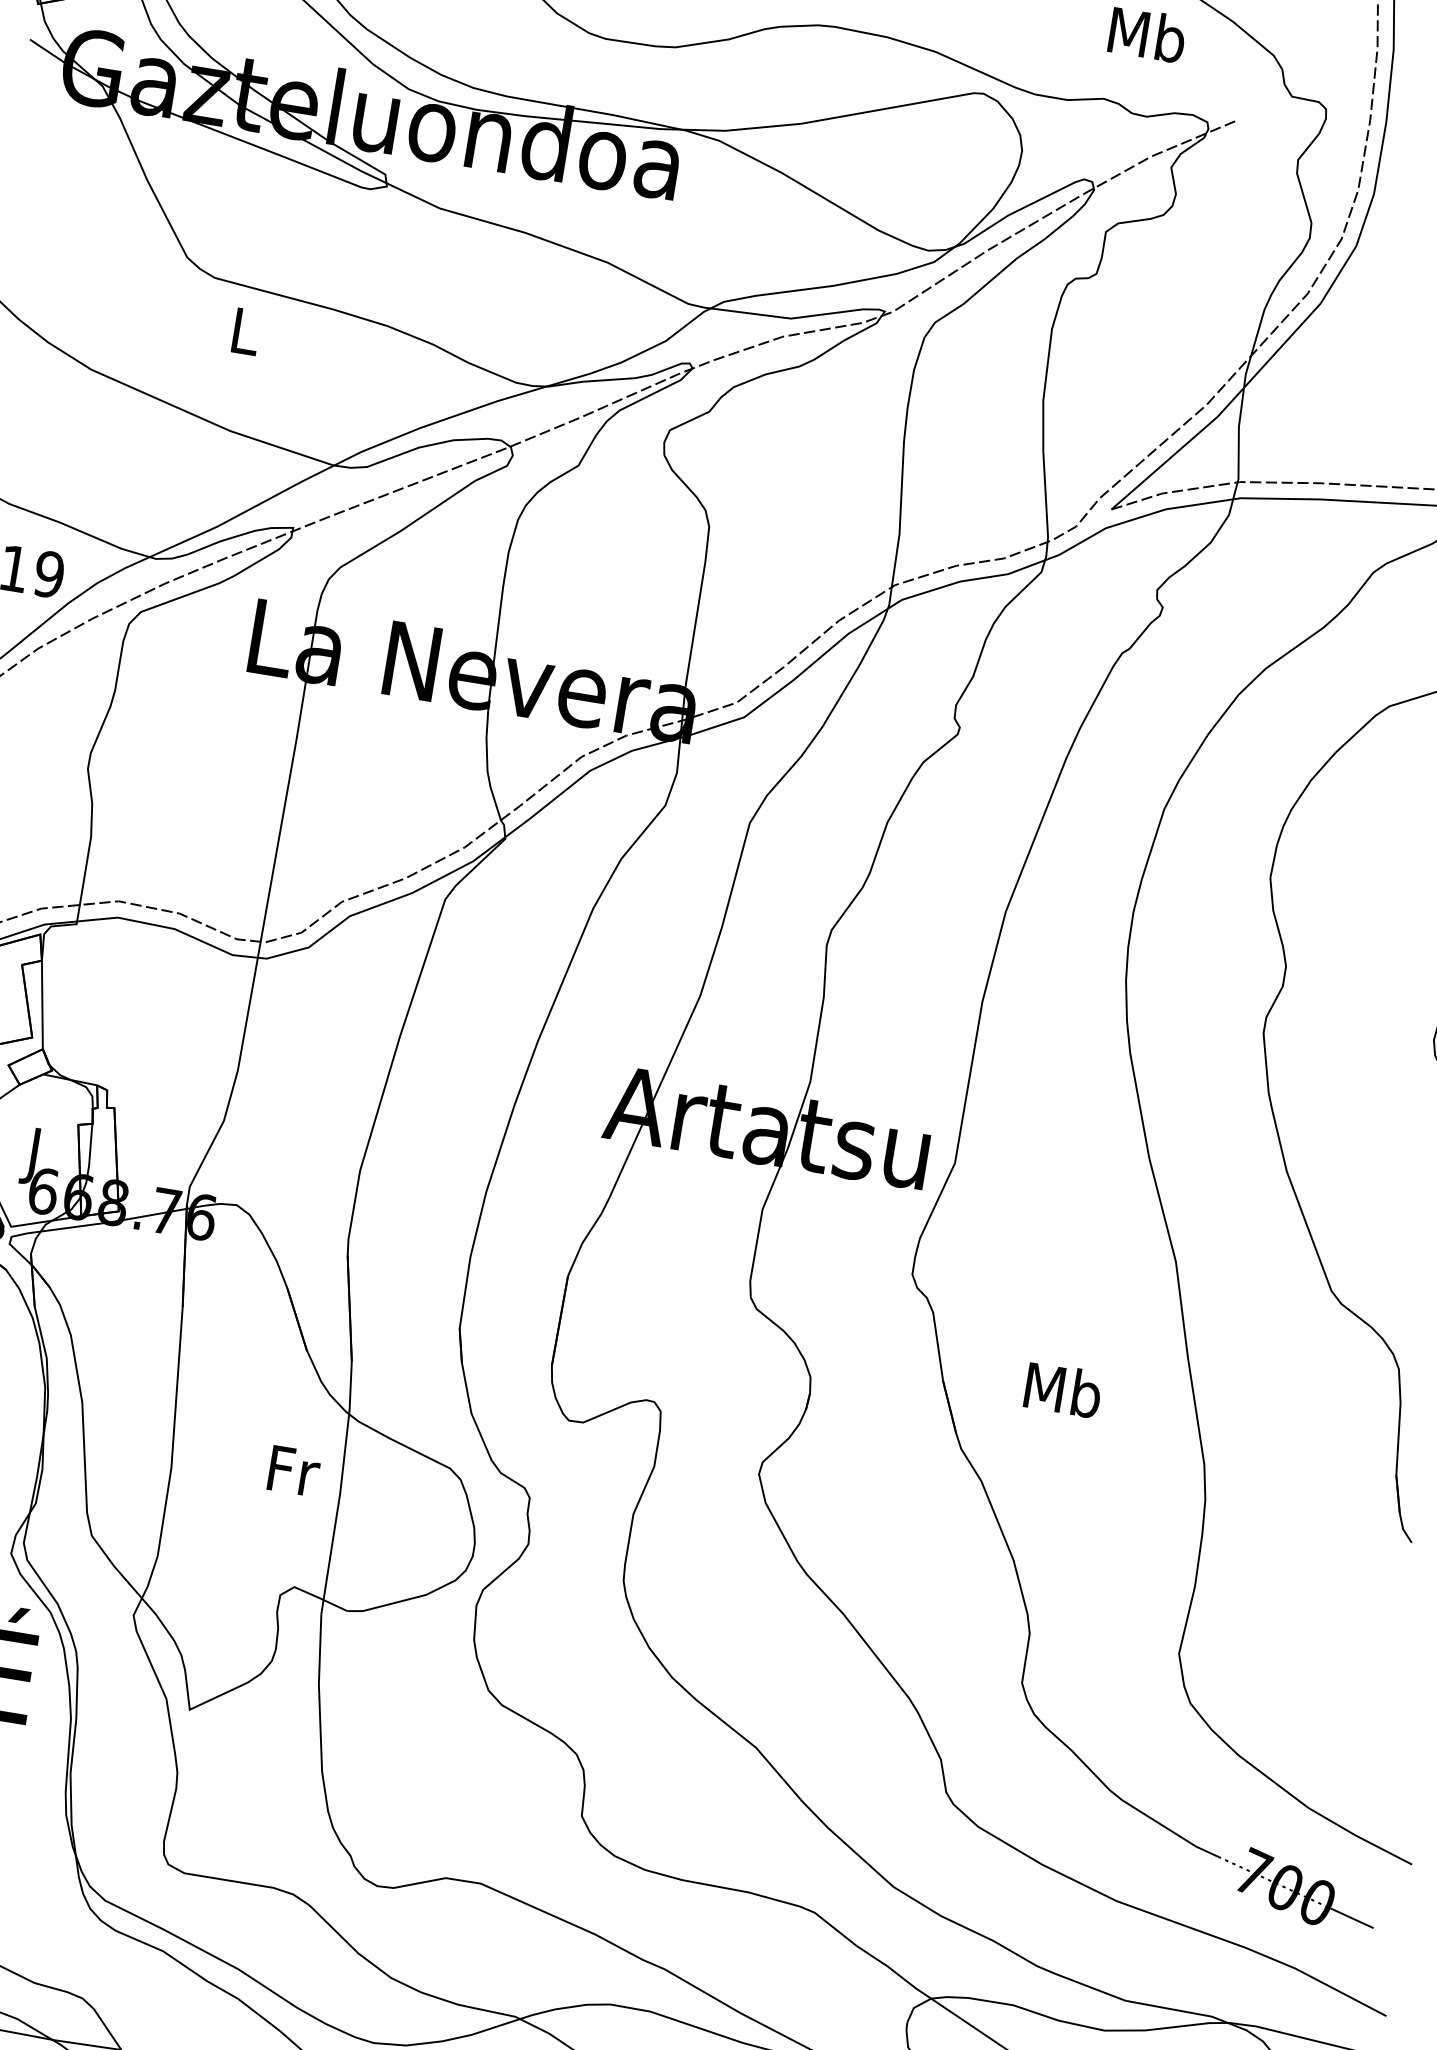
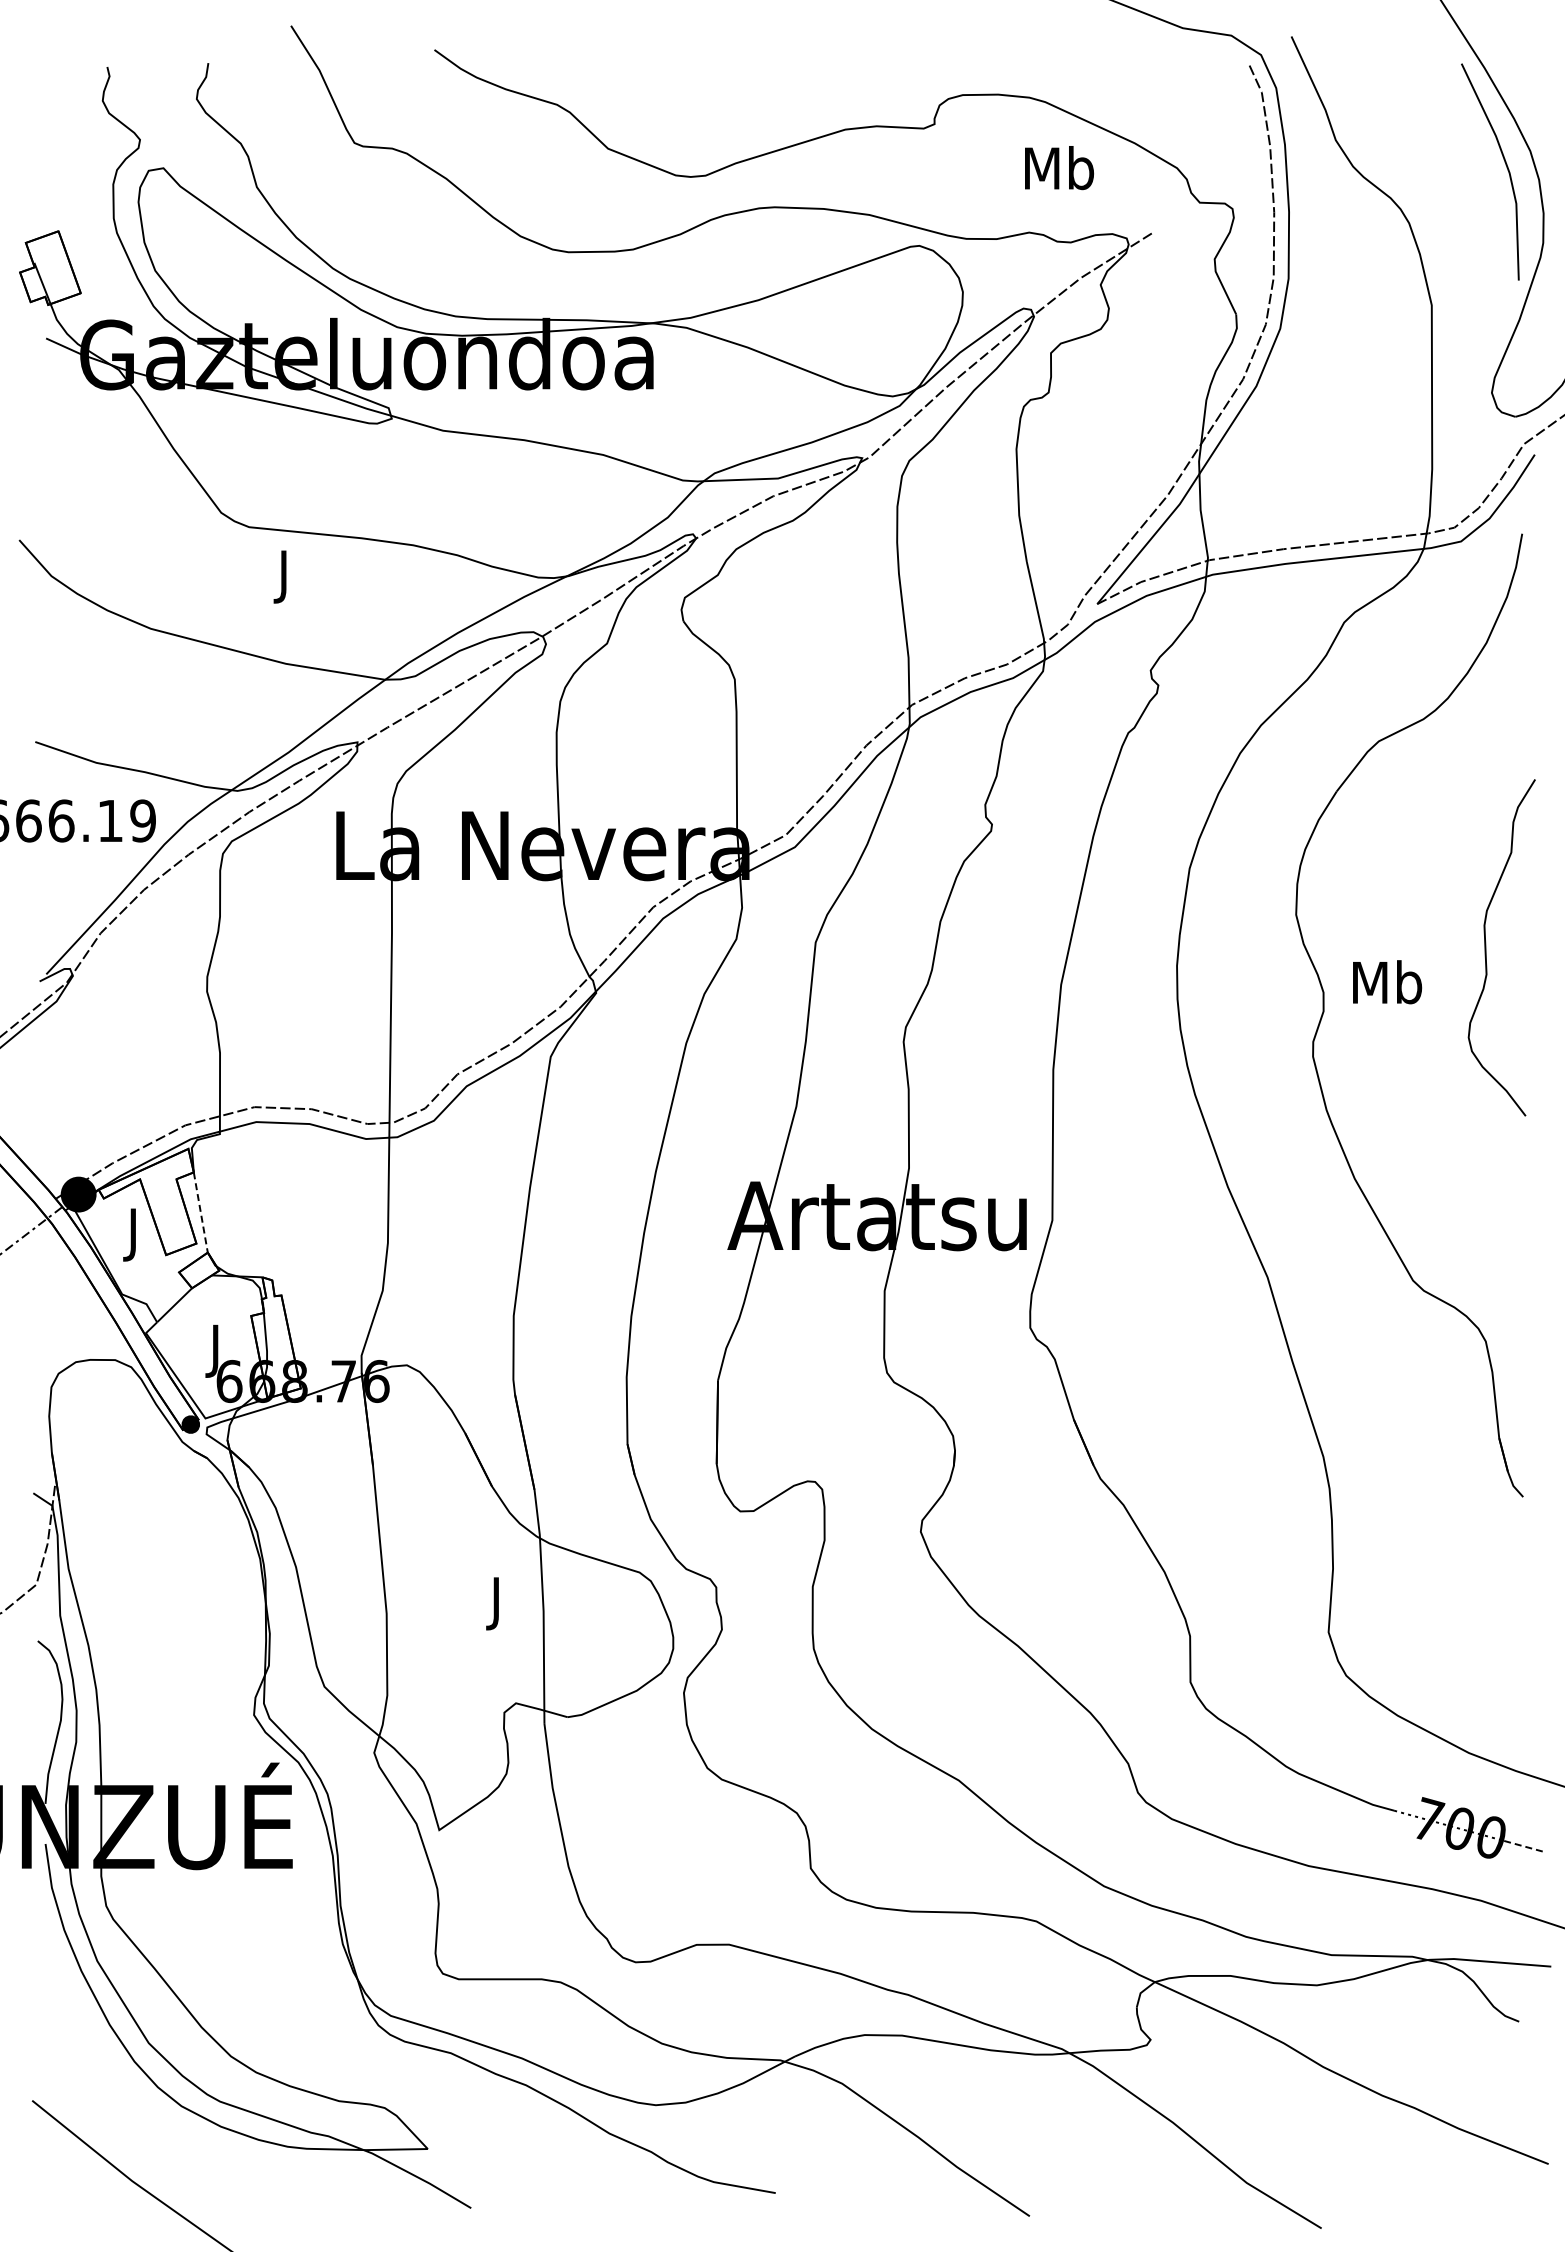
text: (245, 337) -> (285, 576), L -> J
line: (42, 1004) -> (200, 1212), solid -> dashed
text: (1063, 1390) -> (1387, 982), moved
text: (293, 1476) -> (498, 1603), Fr -> J
line: (1352, 1918) -> (1525, 1846), solid -> dashed

